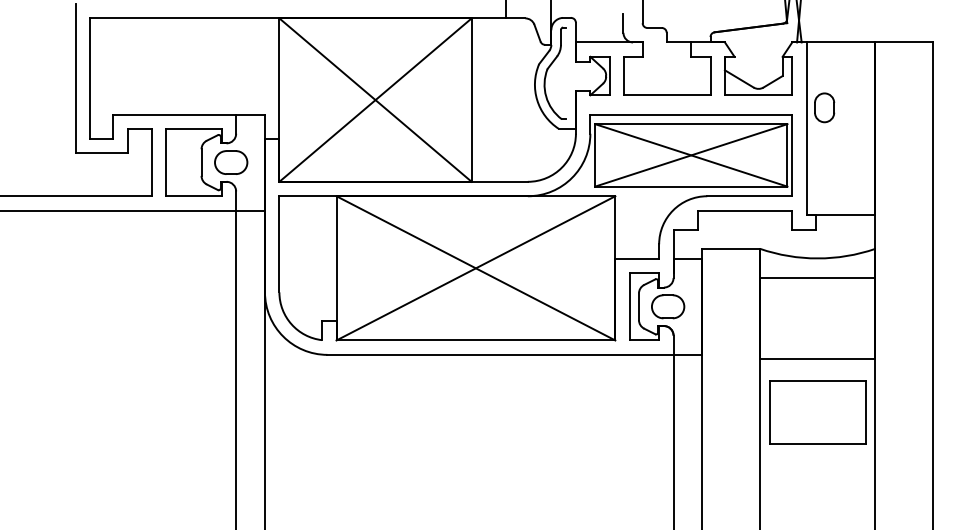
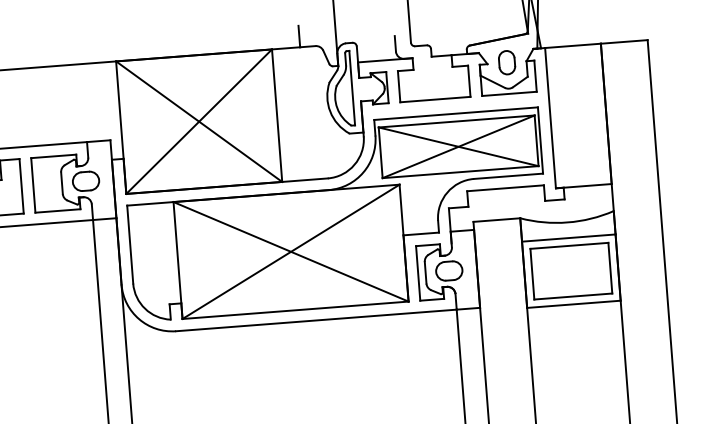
line: (566, 73) -> (352, 88), added
part: (824, 107) -> (506, 62), moved
part: (817, 412) -> (571, 271), moved

